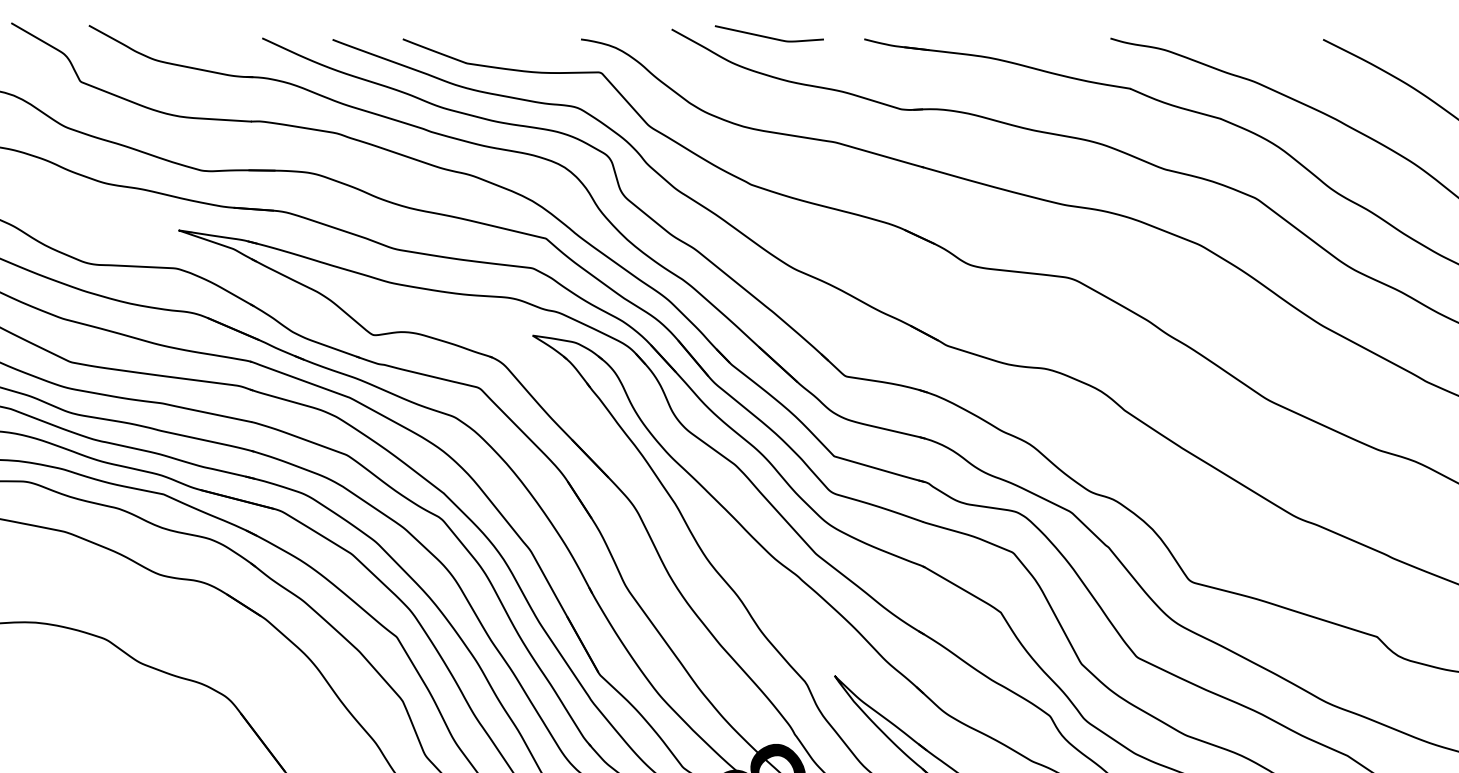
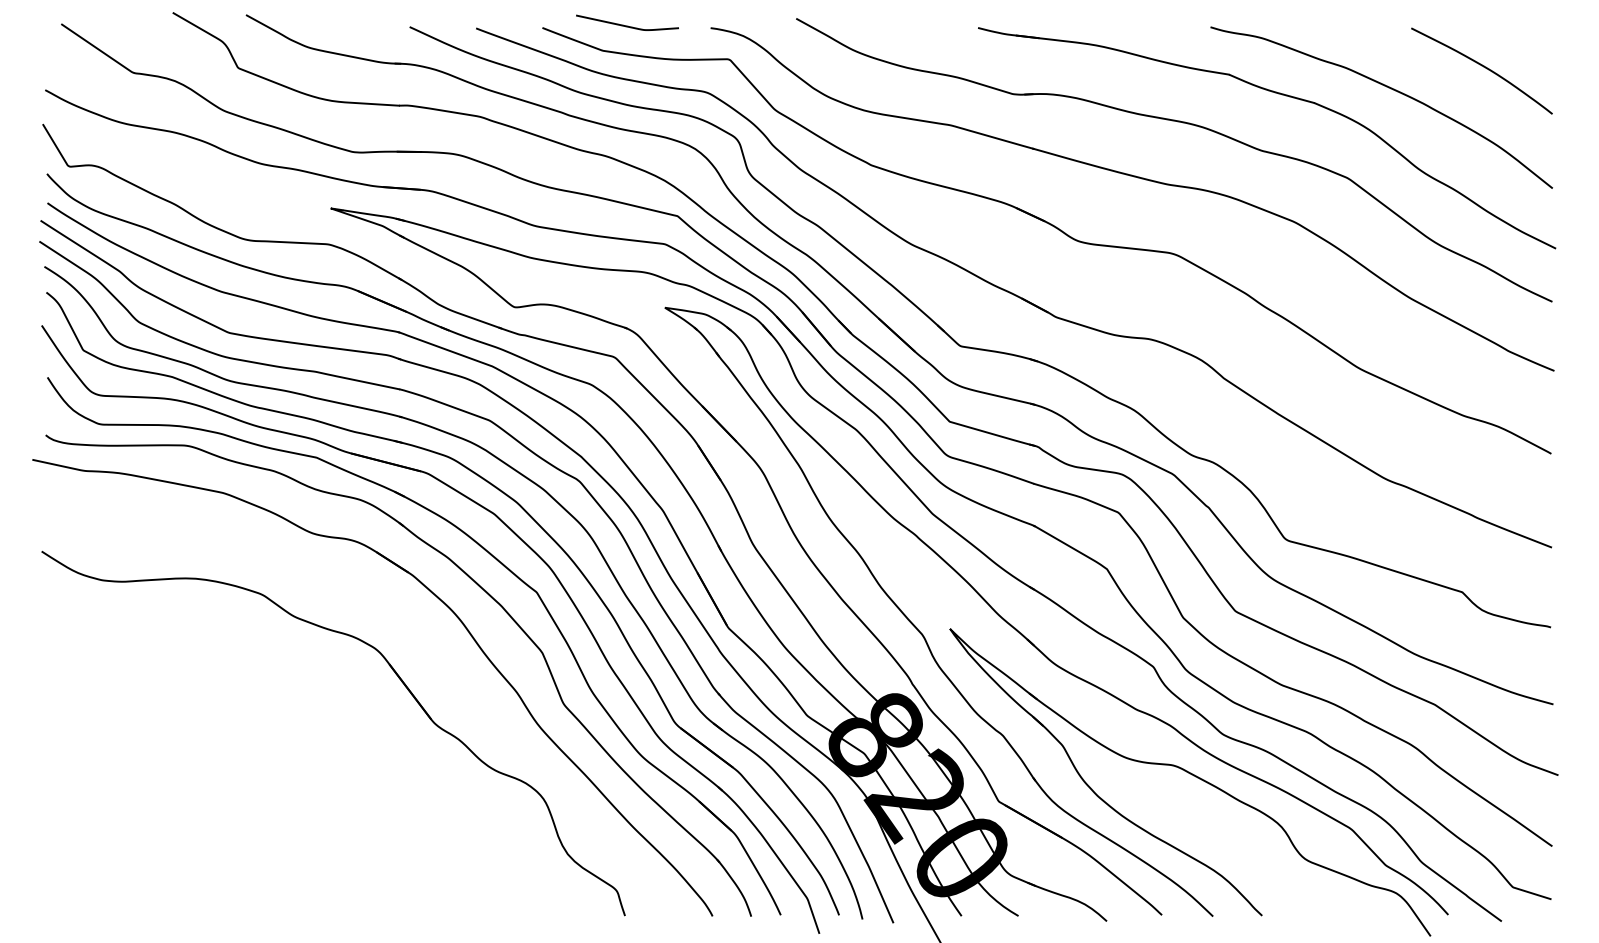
curve: (769, 36) -> (627, 25), moved

